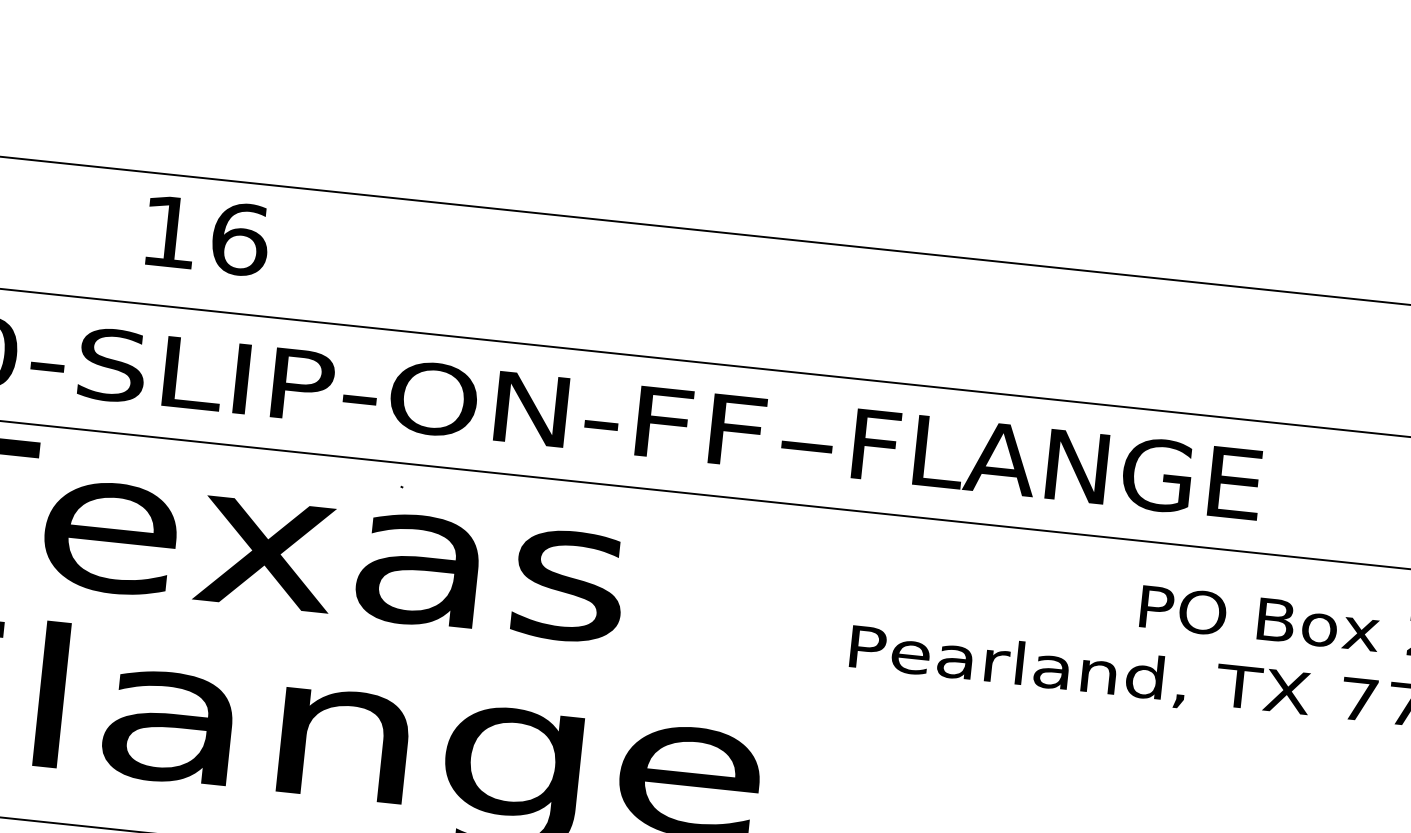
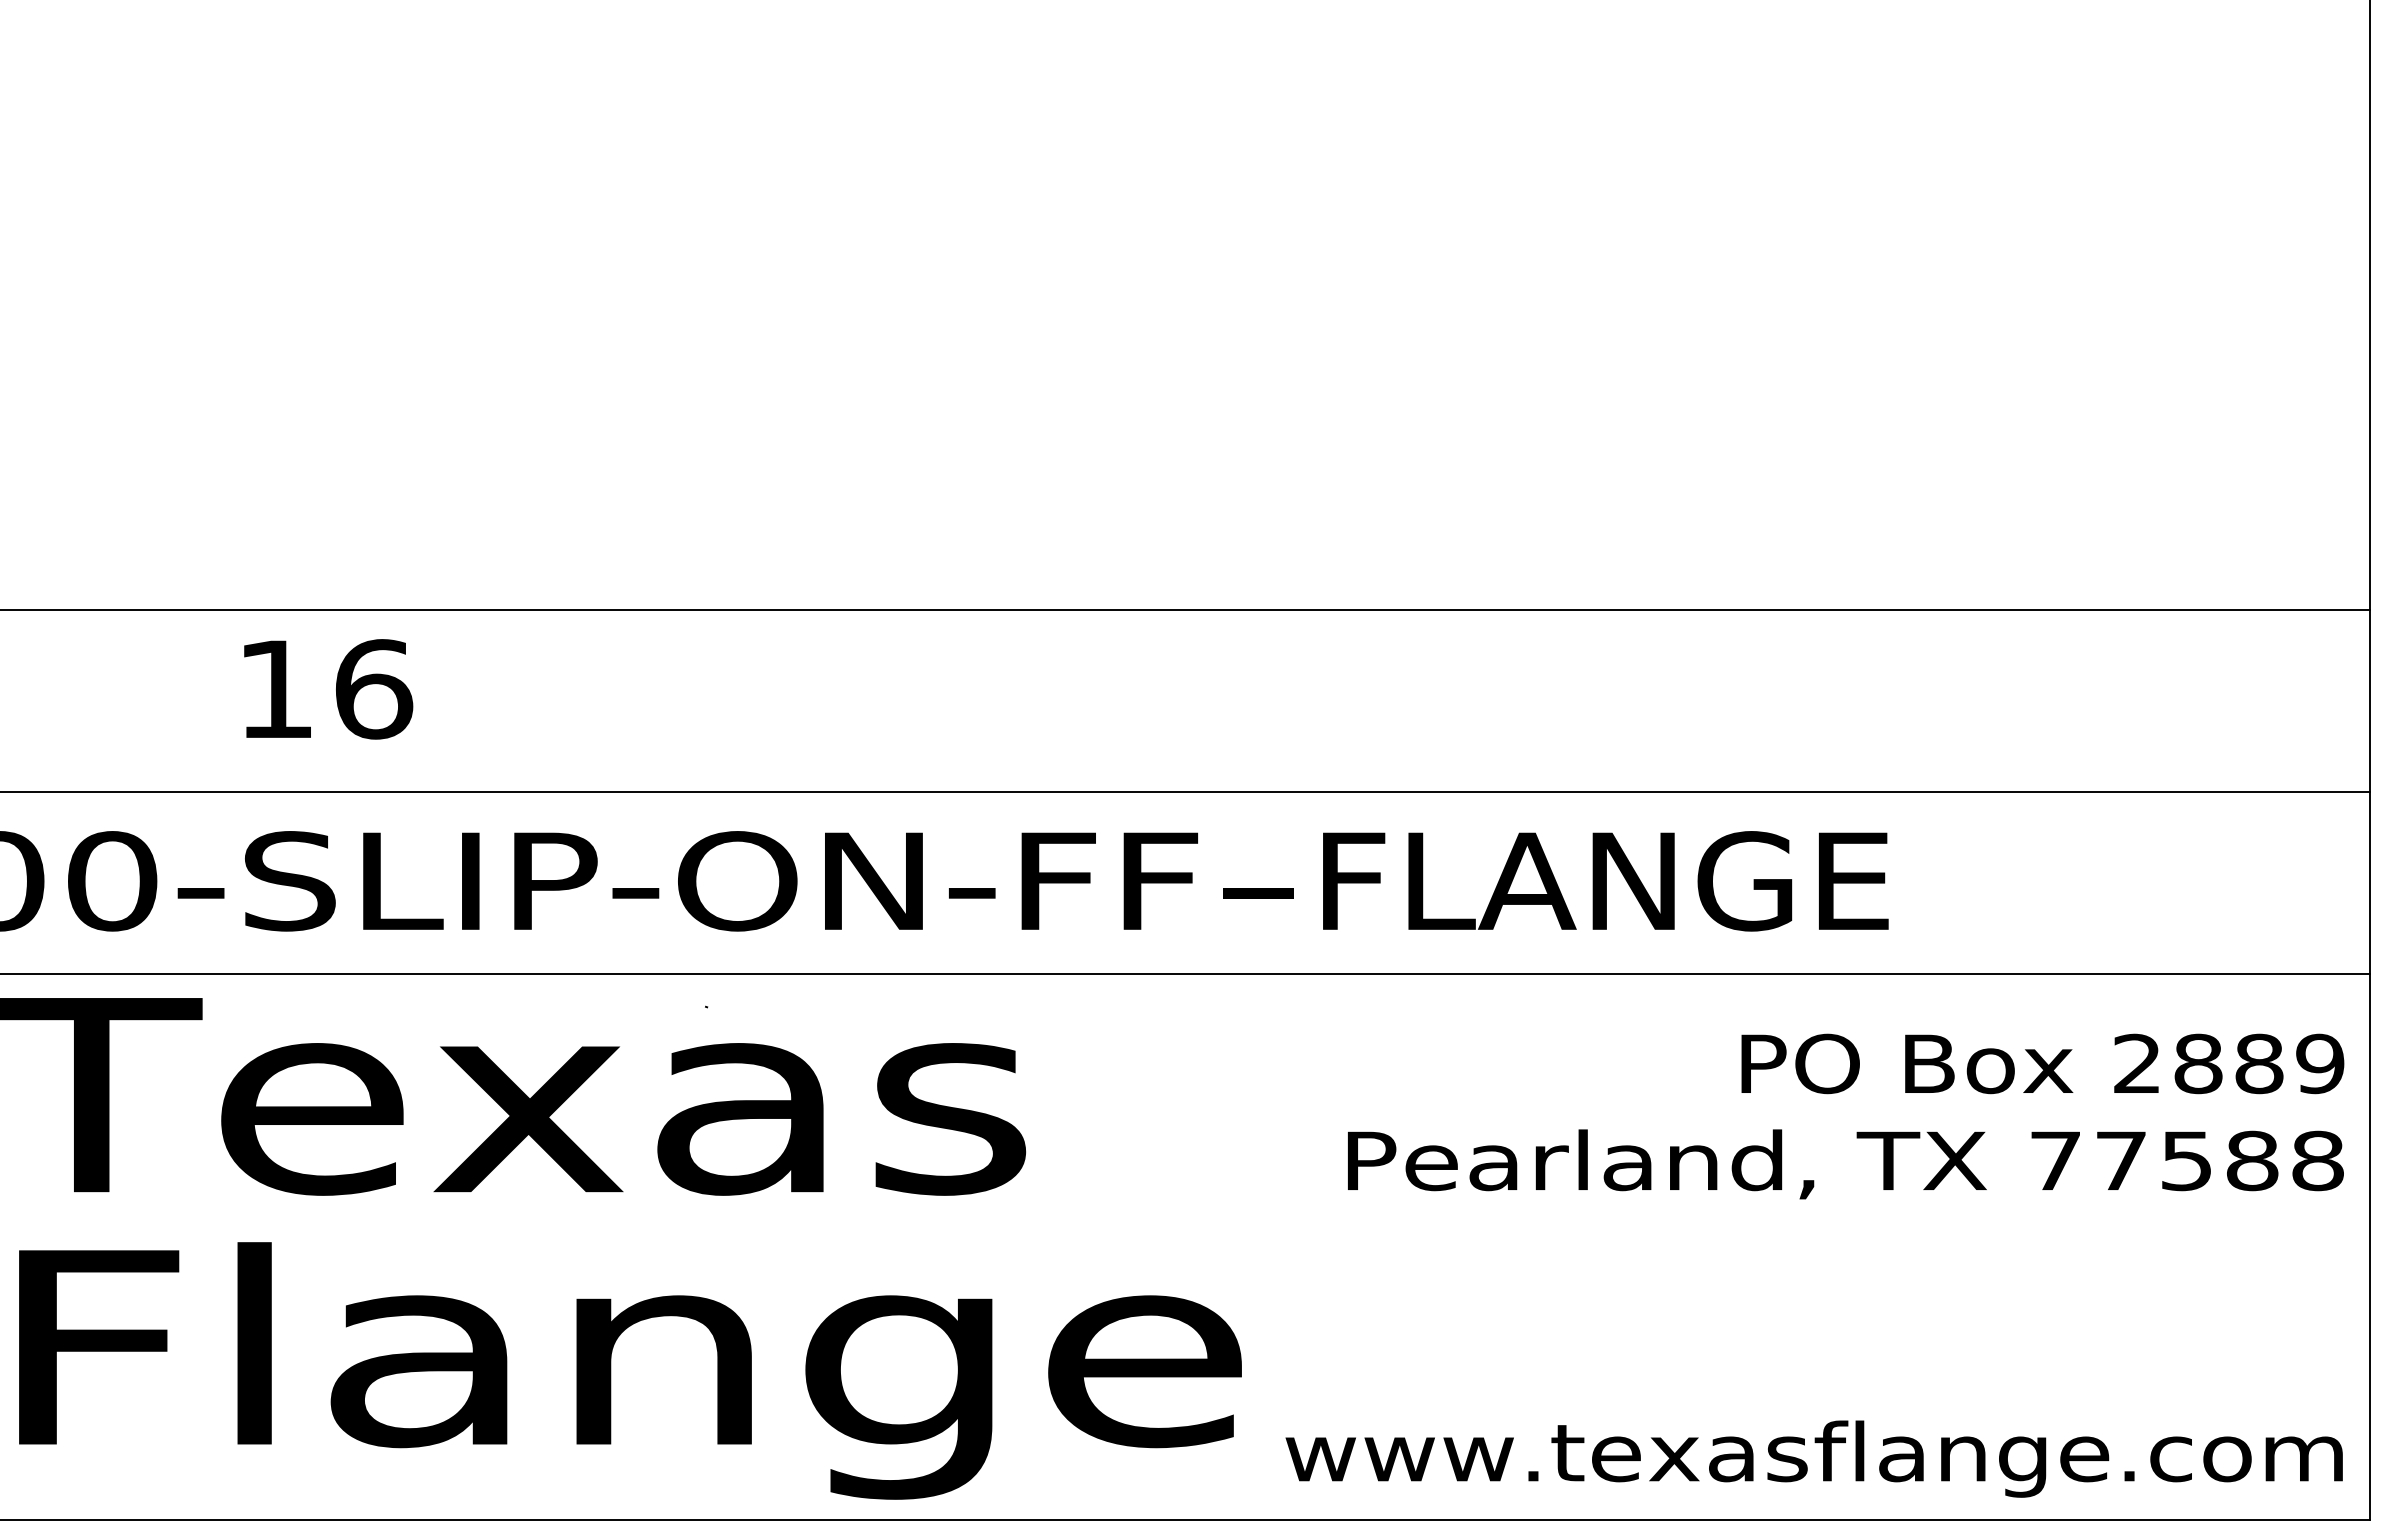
text: (207, 236) -> (328, 689), moved

